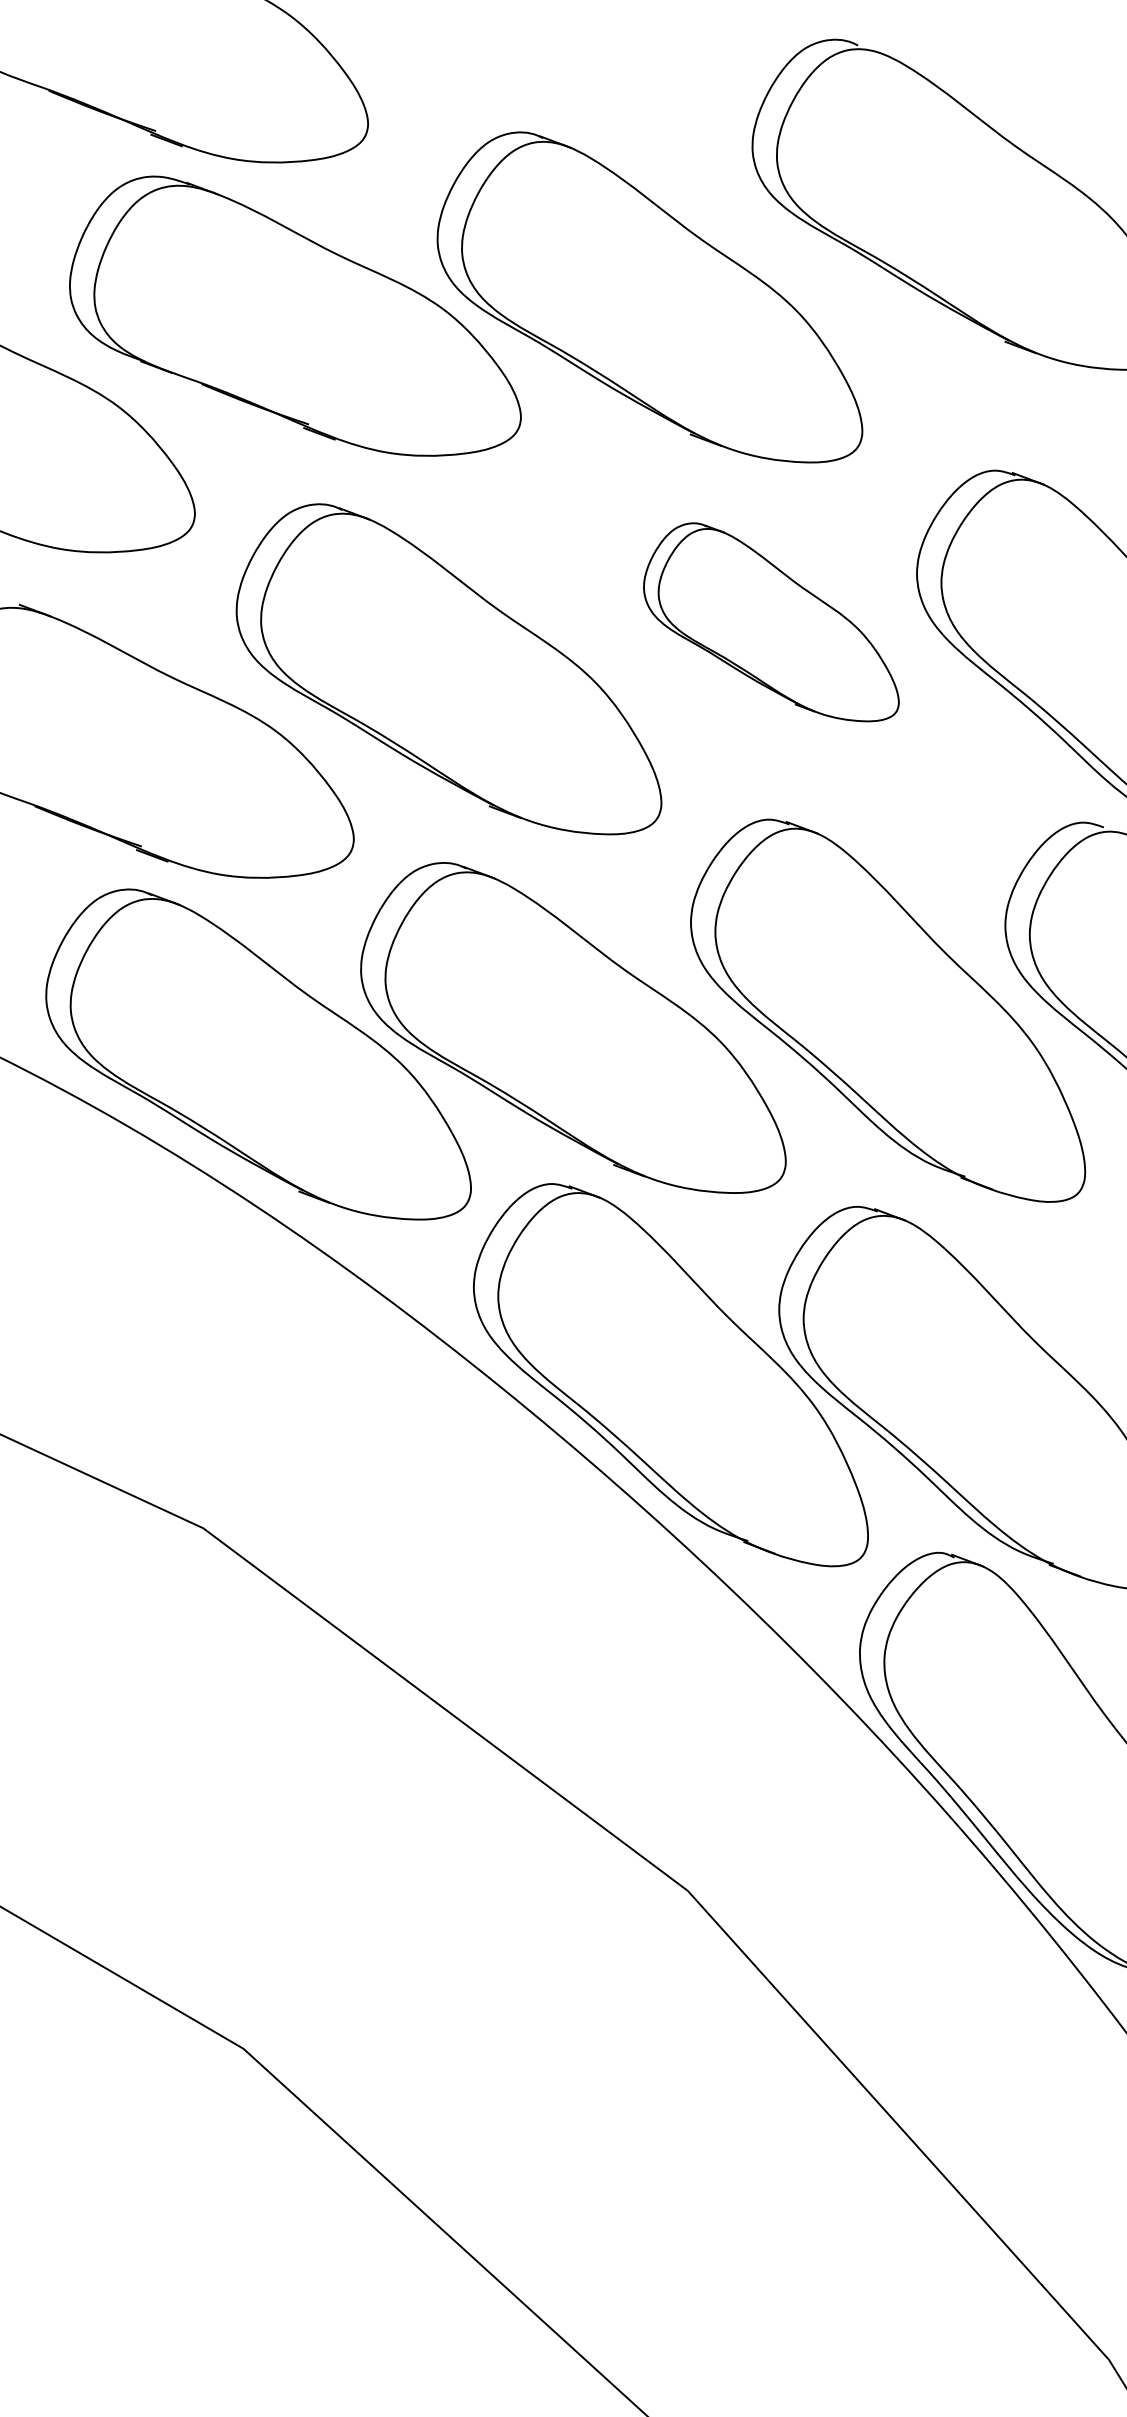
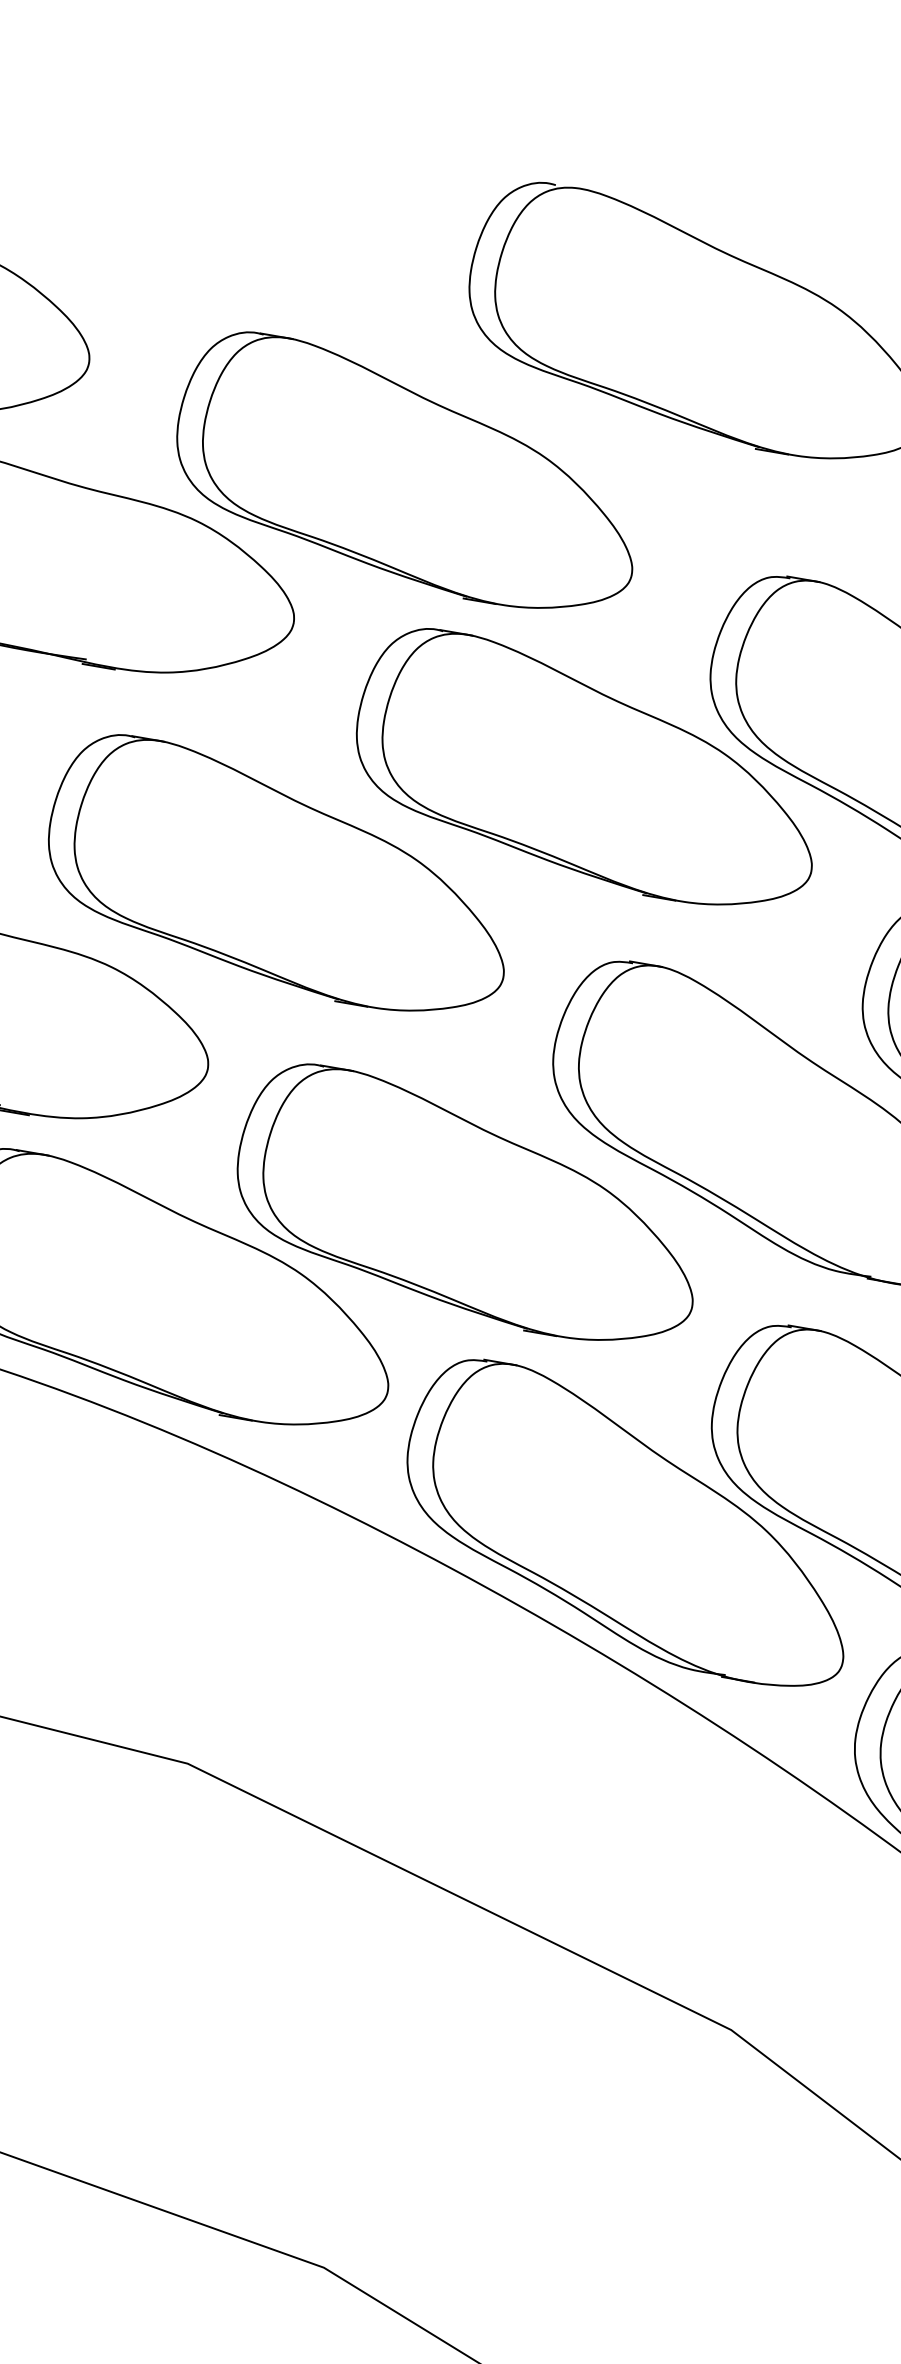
part: (771, 622) -> (577, 768), size x1.67

